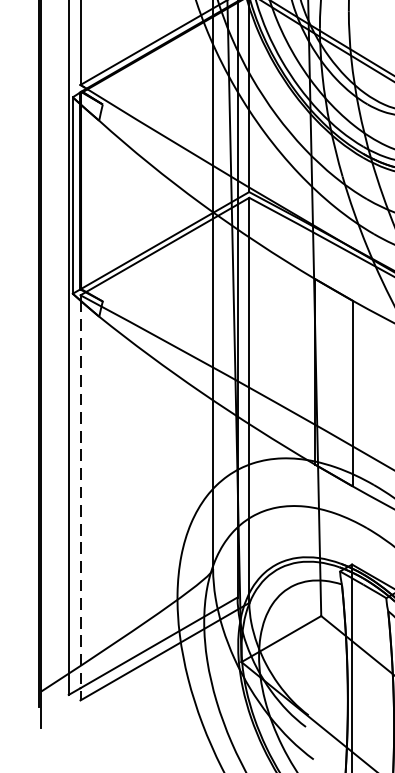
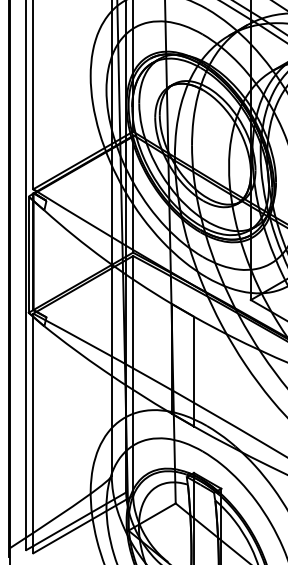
line: (80, 501) -> (33, 435), dashed -> solid

